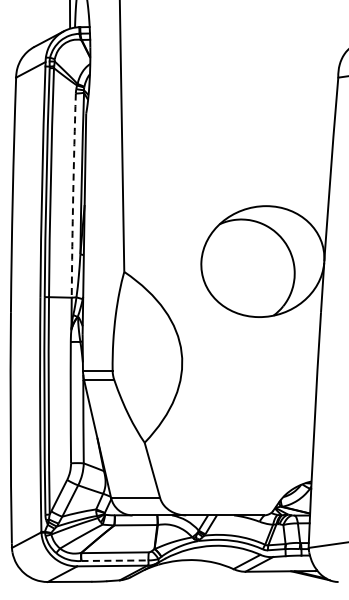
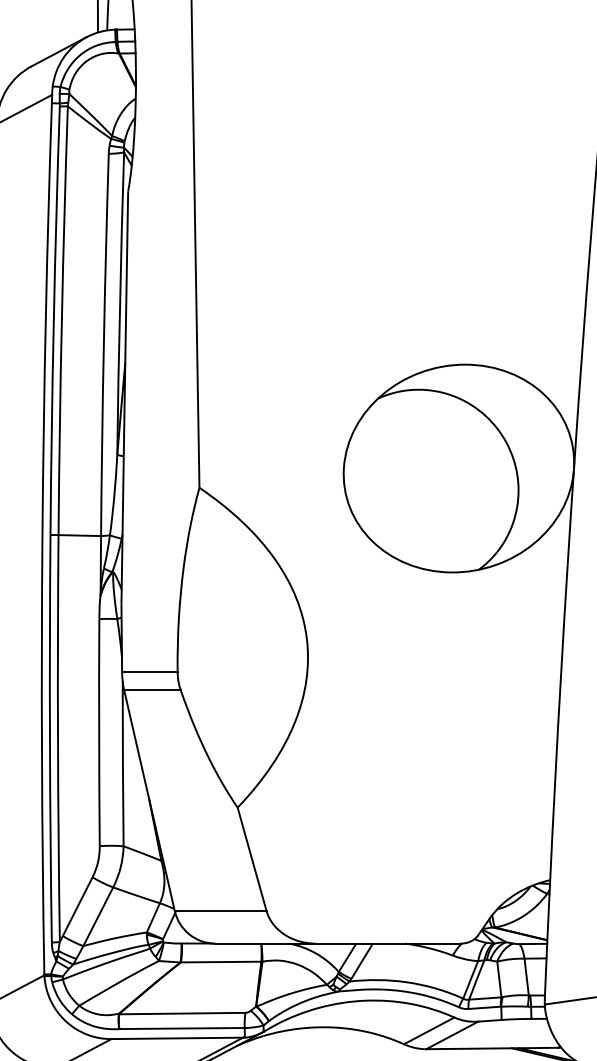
arc: (73, 195) -> (104, 344), dashed -> solid
line: (115, 560) -> (183, 1028), dashed -> solid

